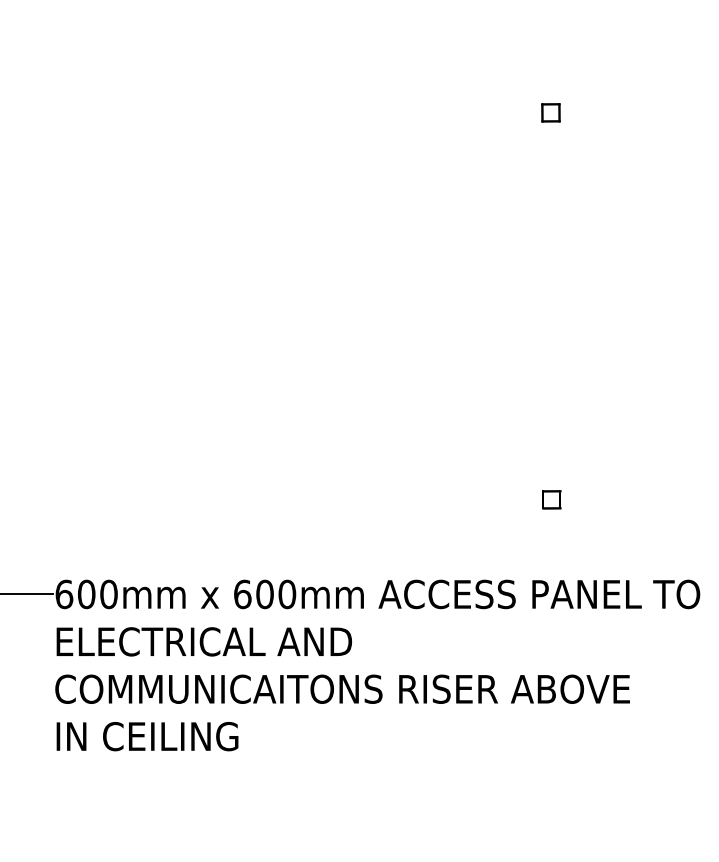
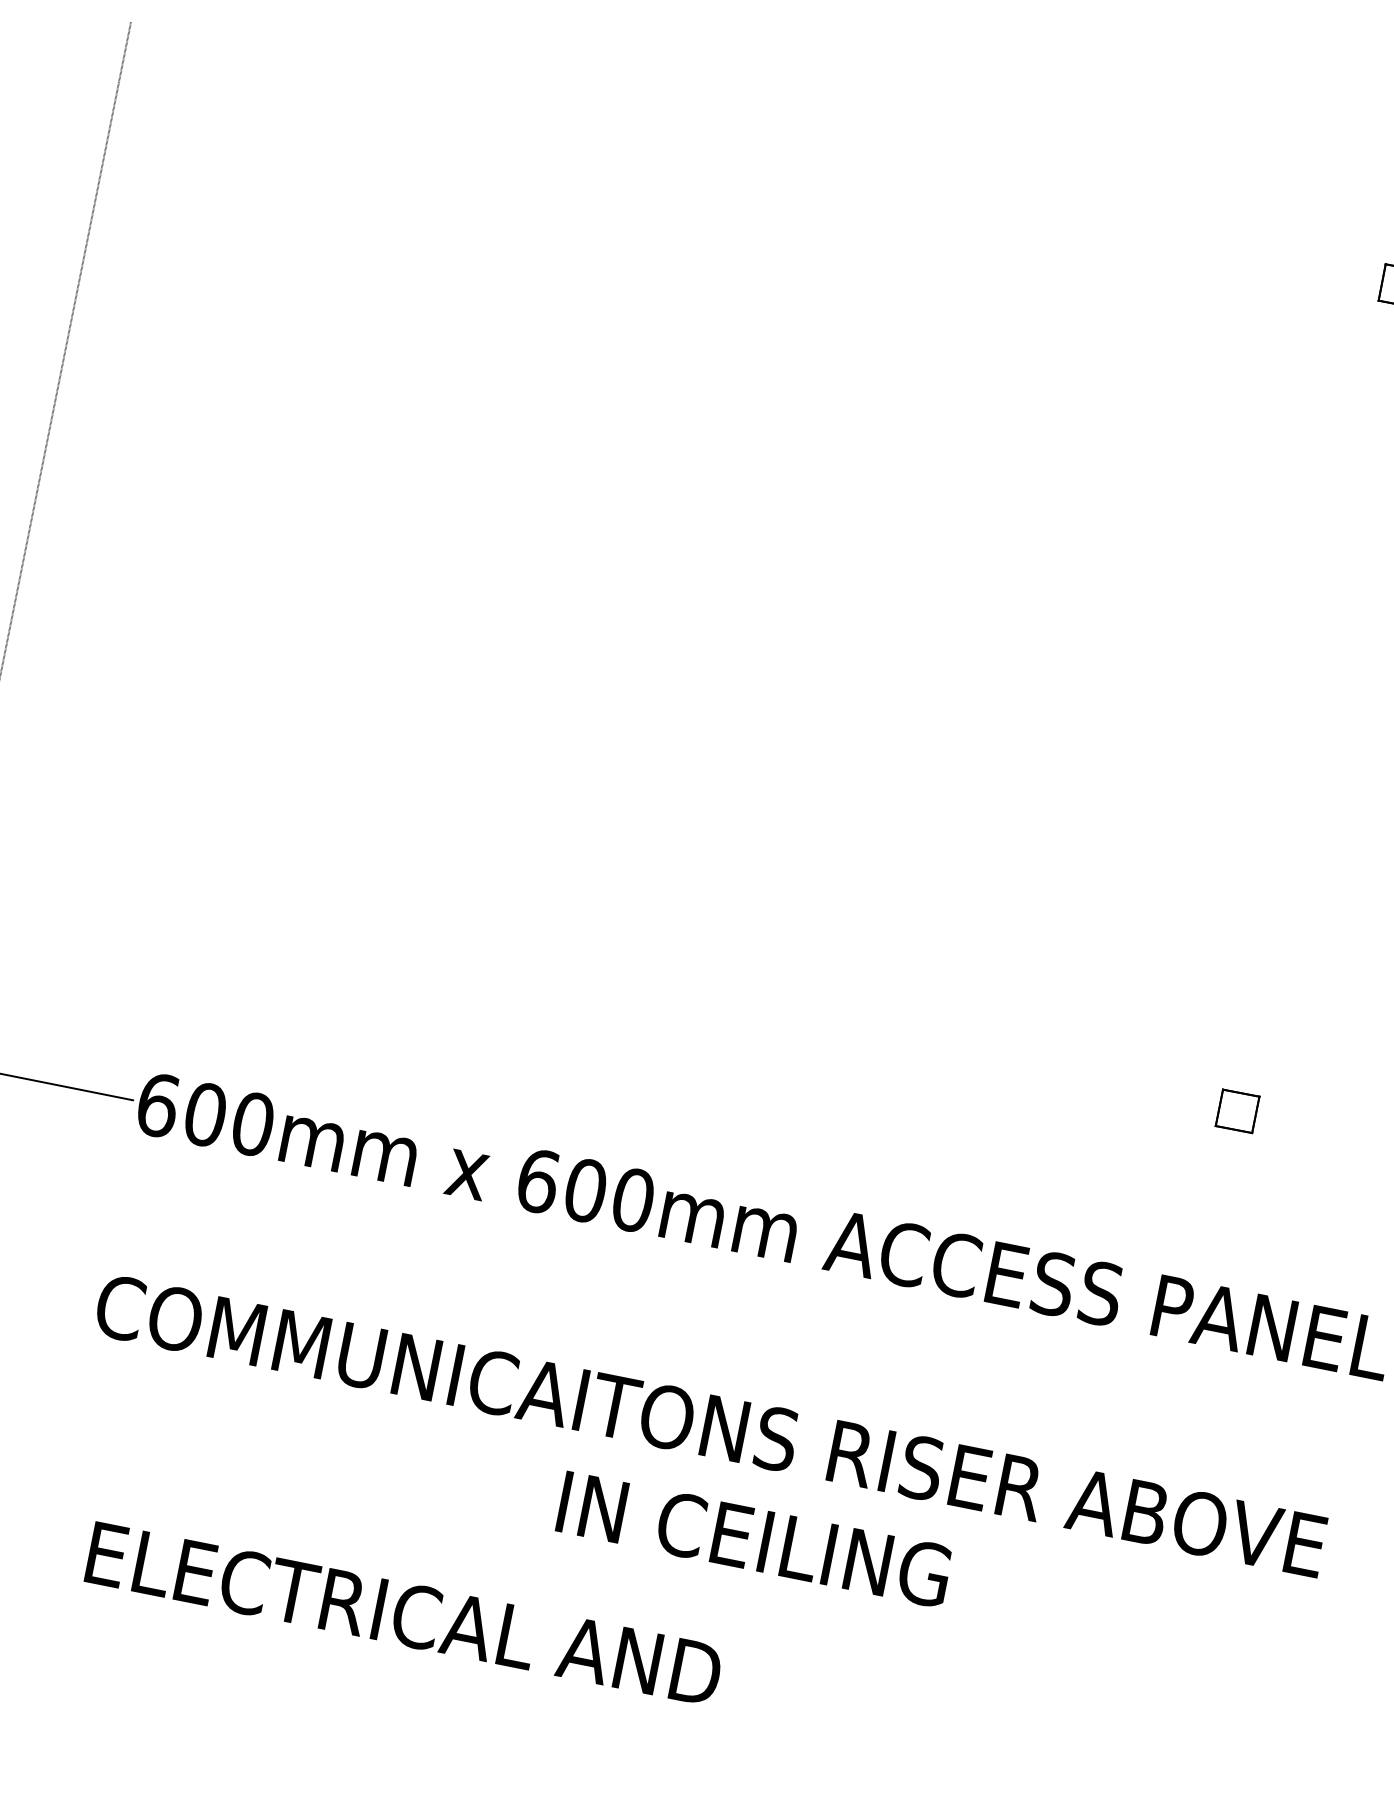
text: (203, 641) -> (402, 1613), moved
text: (147, 736) -> (754, 1539), moved

